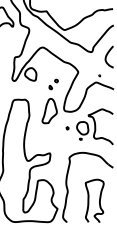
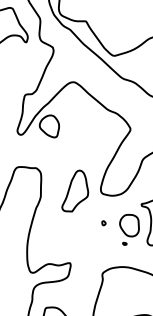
part: (53, 84) -> (86, 146), removed

